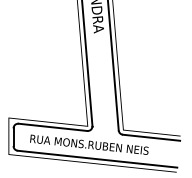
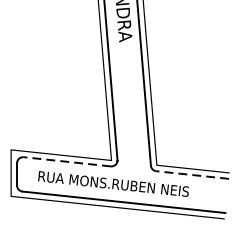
line: (52, 127) -> (66, 161), solid -> dashed
line: (151, 137) -> (192, 174), solid -> dashed

